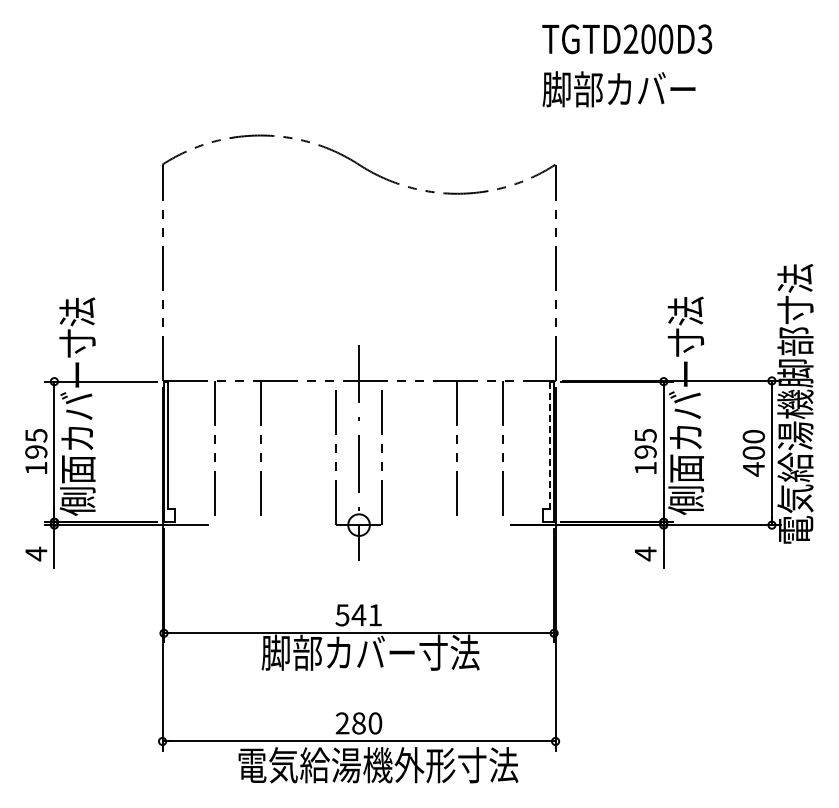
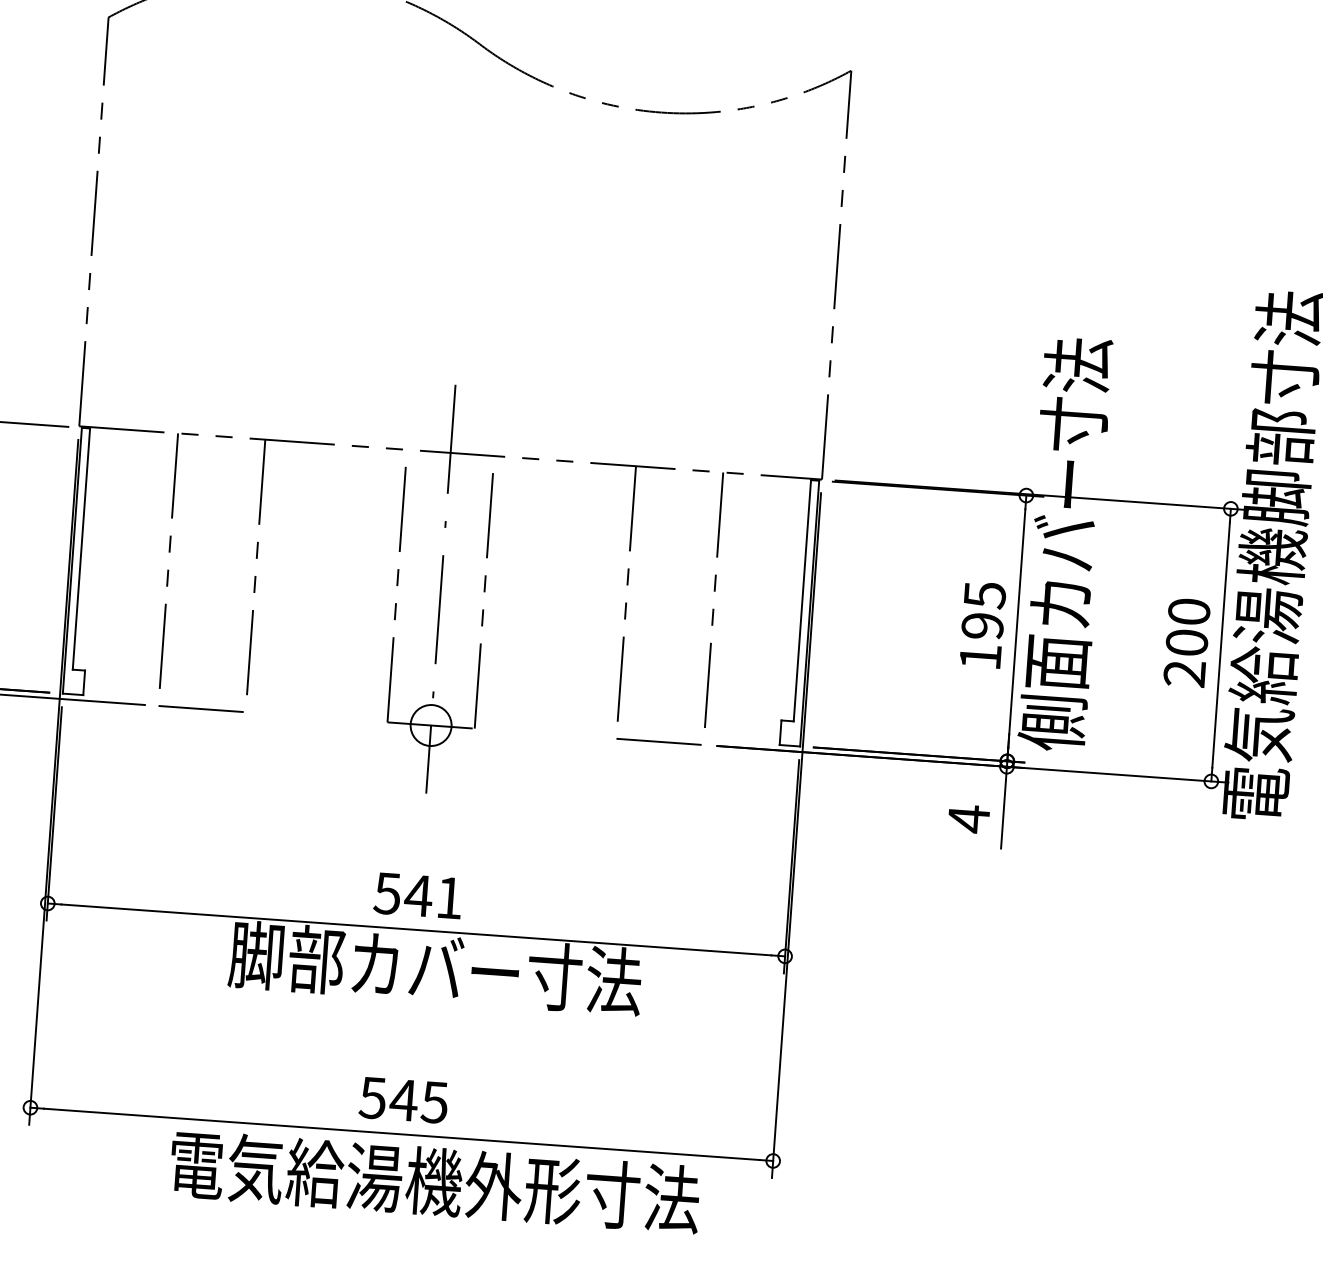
line: (549, 445) -> (801, 600), dashed -> solid
text: (753, 469) -> (1184, 673), 400 -> 200
line: (237, 525) -> (201, 709), added
line: (480, 525) -> (660, 742), added
text: (358, 723) -> (403, 1100), 280 -> 545

